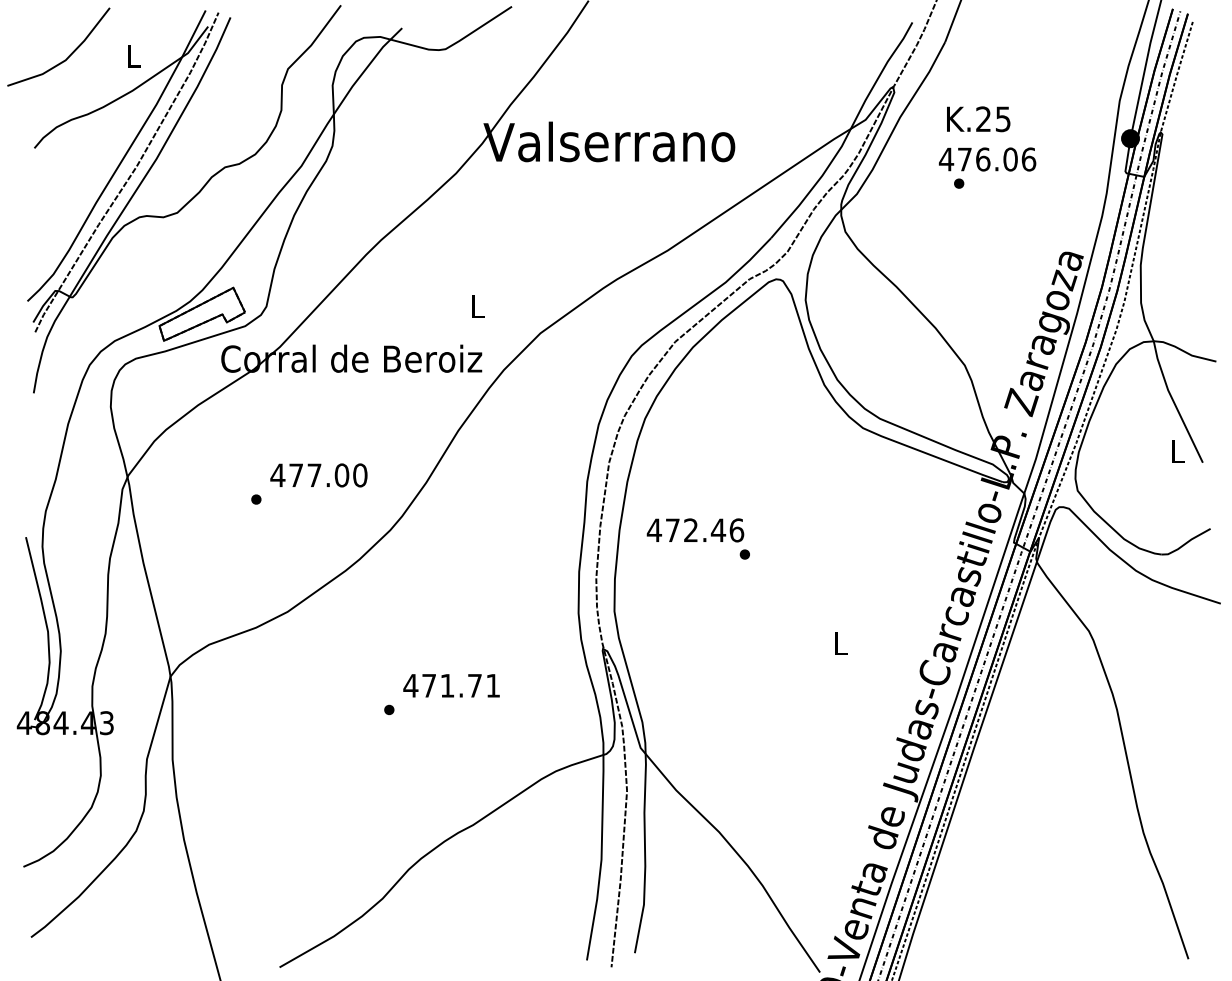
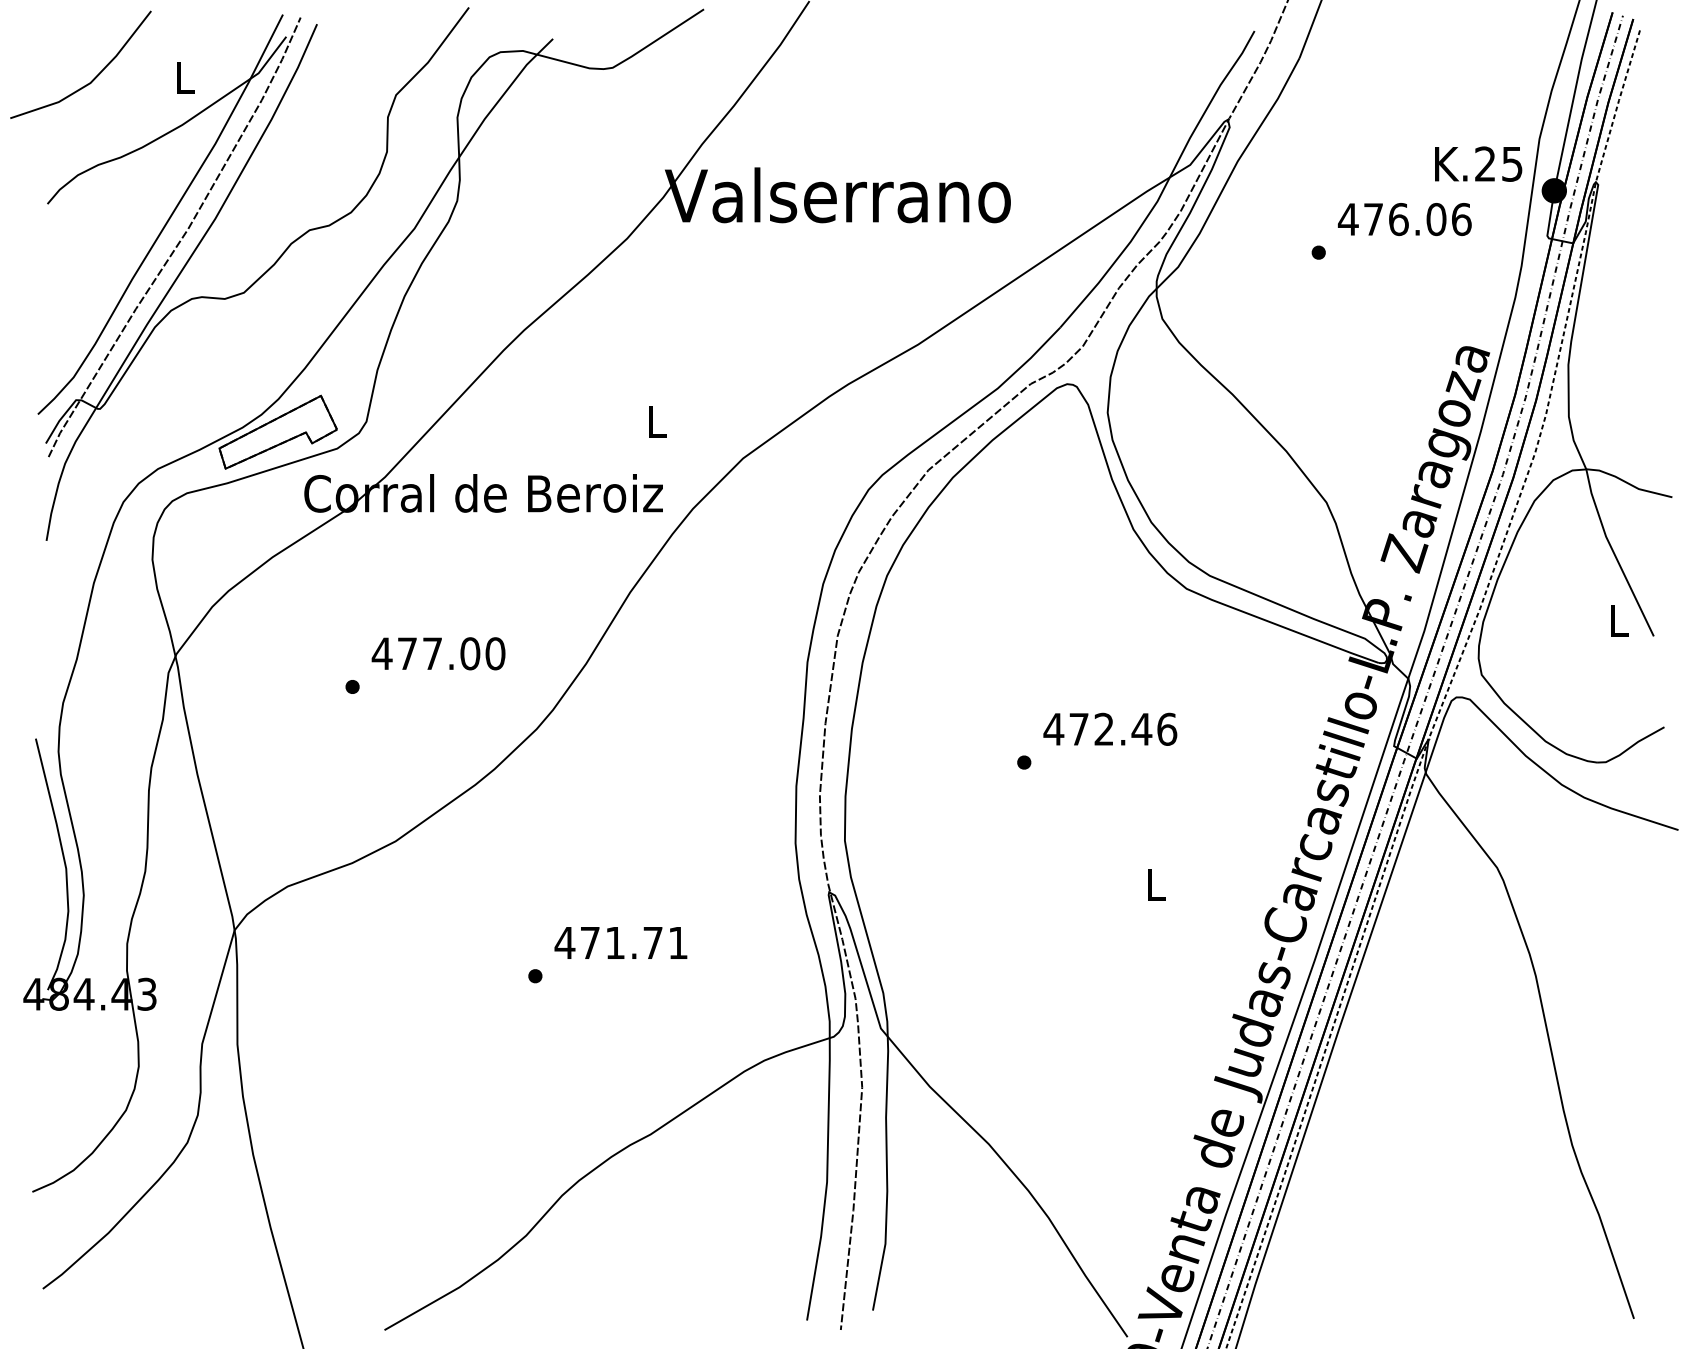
text: (978, 118) -> (1478, 163), moved
text: (987, 159) -> (1404, 219), moved
text: (695, 529) -> (1110, 728), moved

